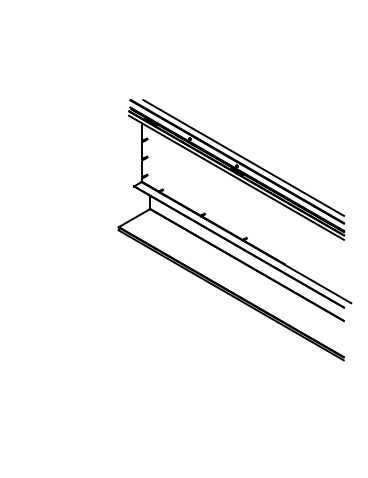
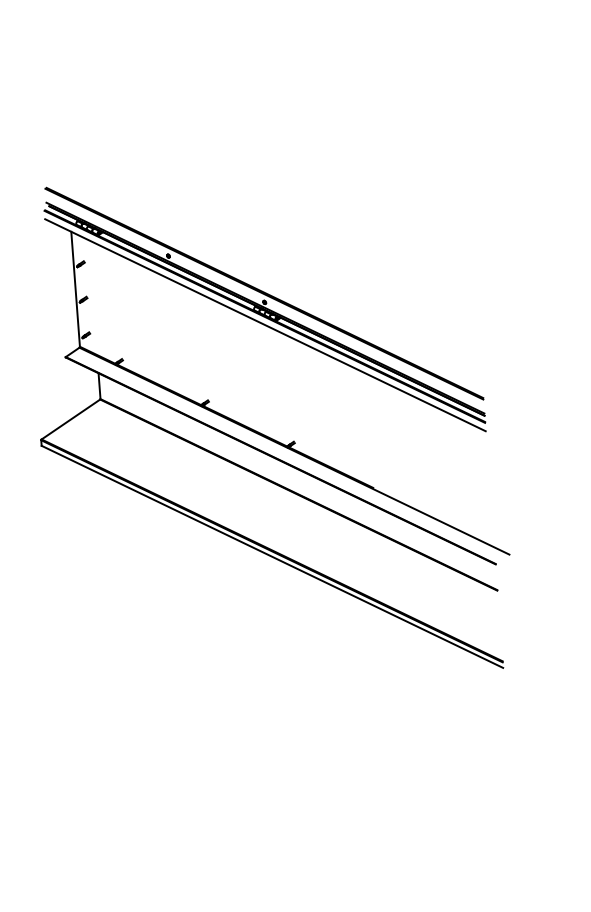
line: (243, 157) -> (276, 284), removed

